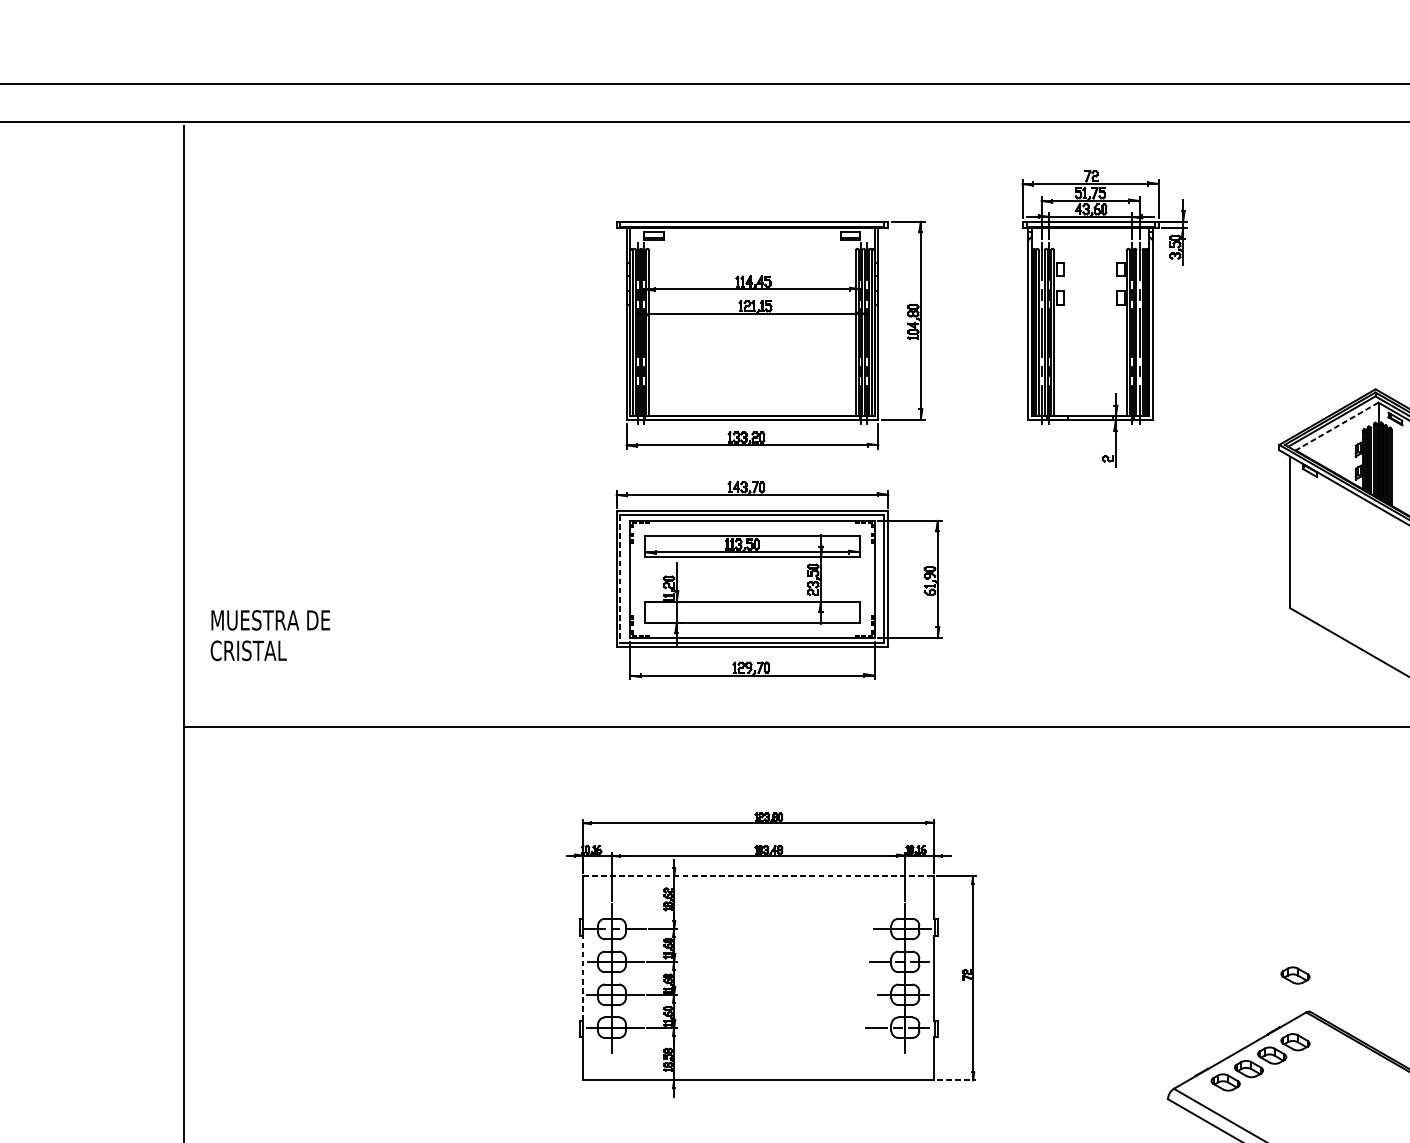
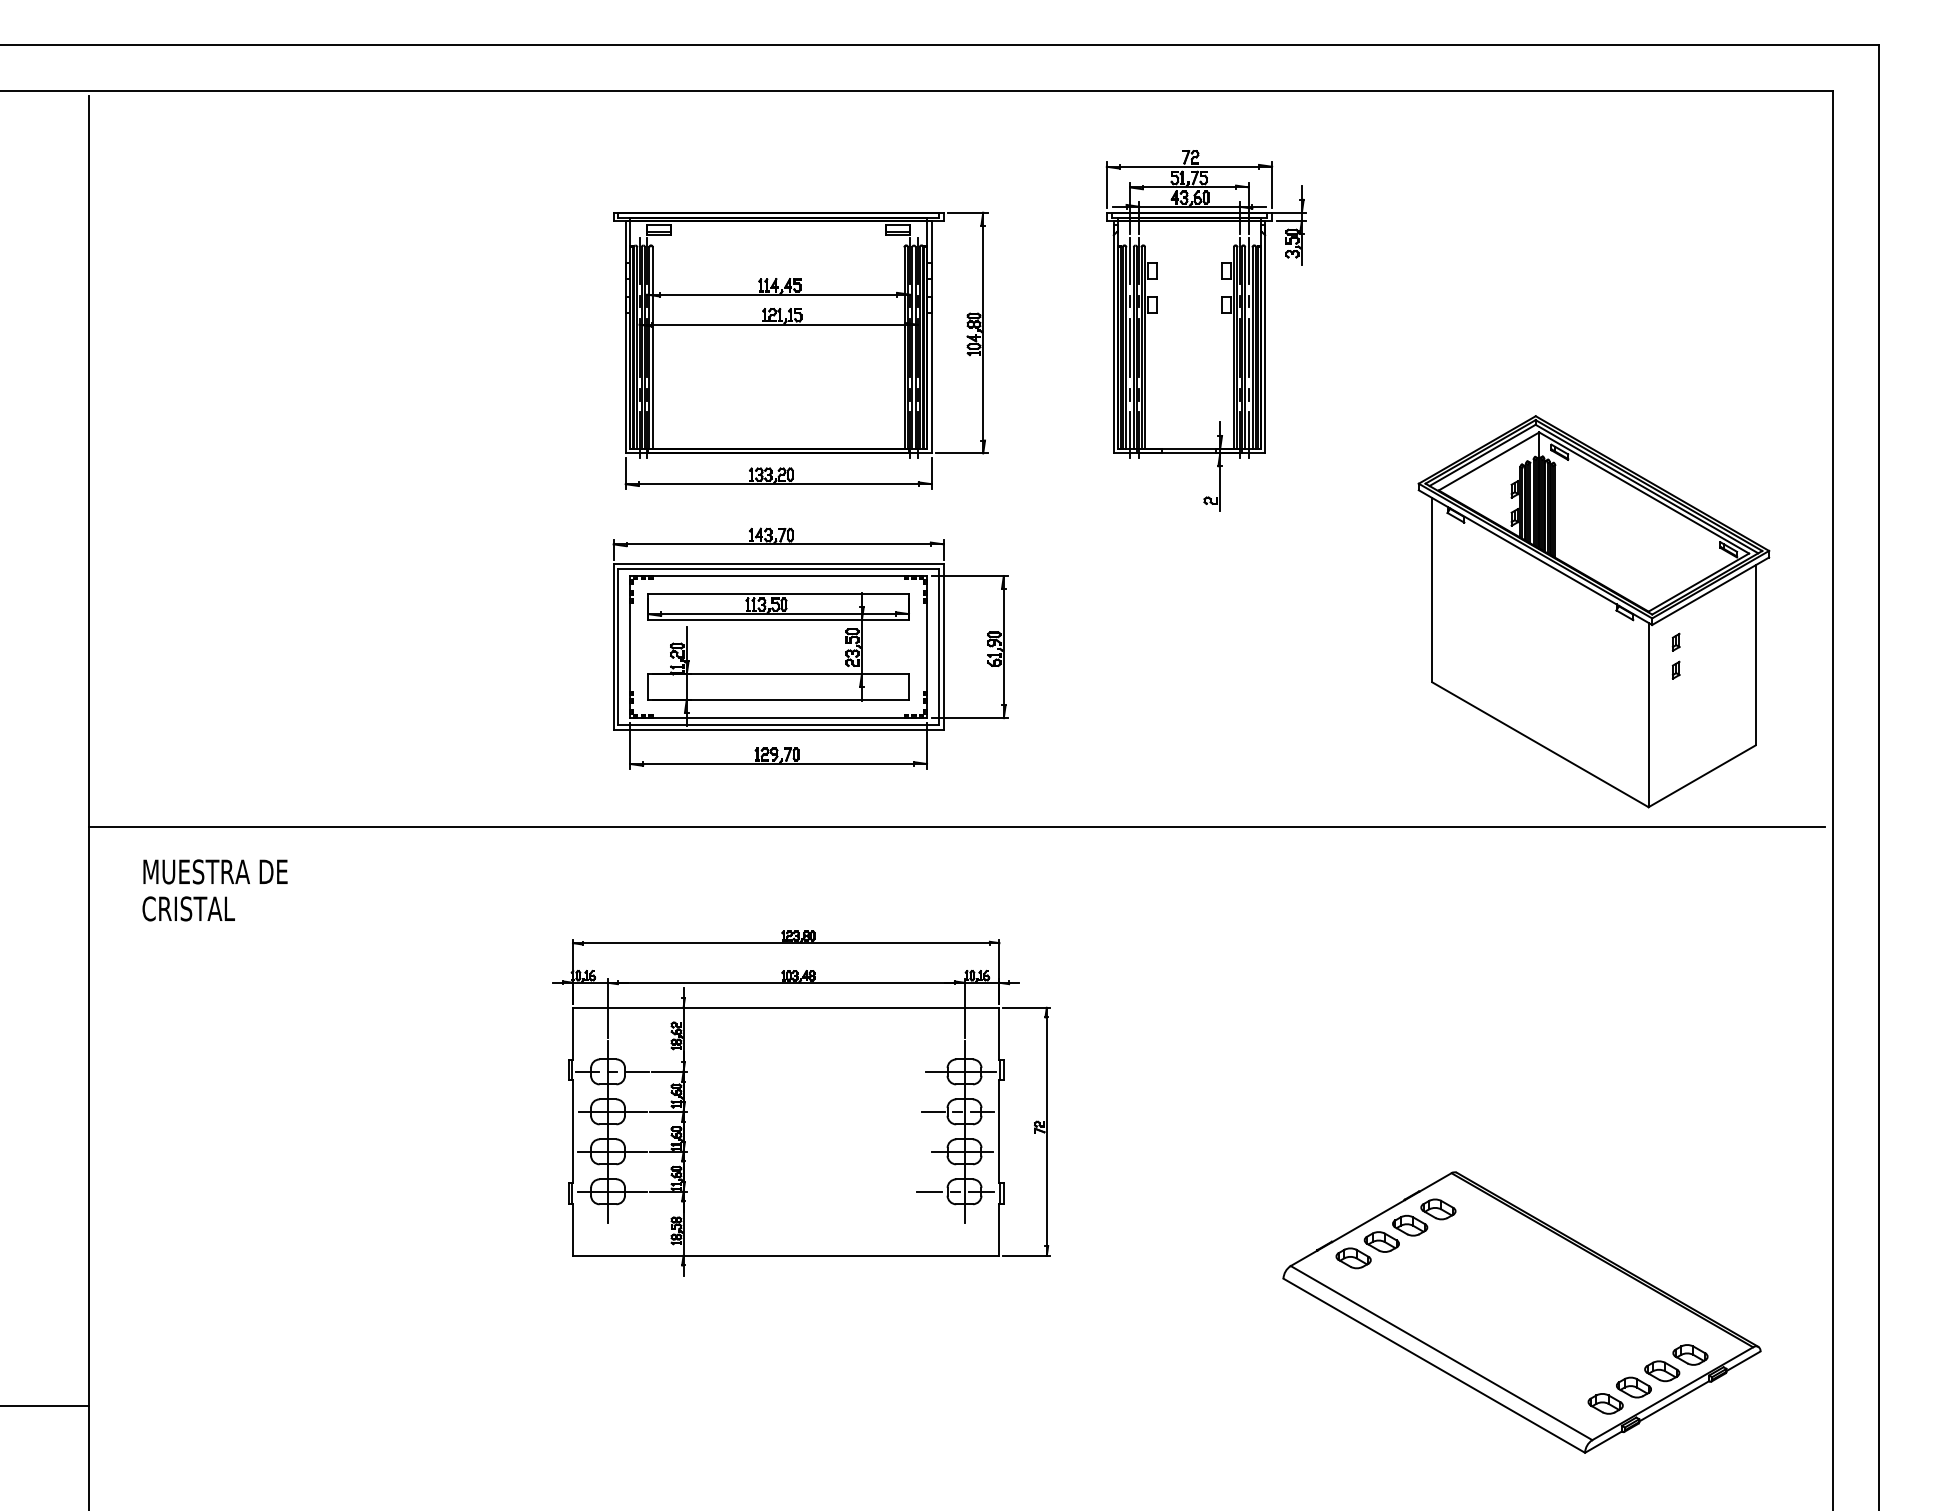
line: (1336, 426) -> (1488, 461), dashed -> solid
line: (620, 579) -> (618, 647), dashed -> solid
text: (269, 635) -> (214, 890), moved
line: (758, 876) -> (786, 1007), dashed -> solid
part: (1295, 975) -> (1438, 1128), removed
line: (582, 978) -> (572, 1131), dashed -> solid
line: (956, 1080) -> (1026, 1255), dashed -> solid

